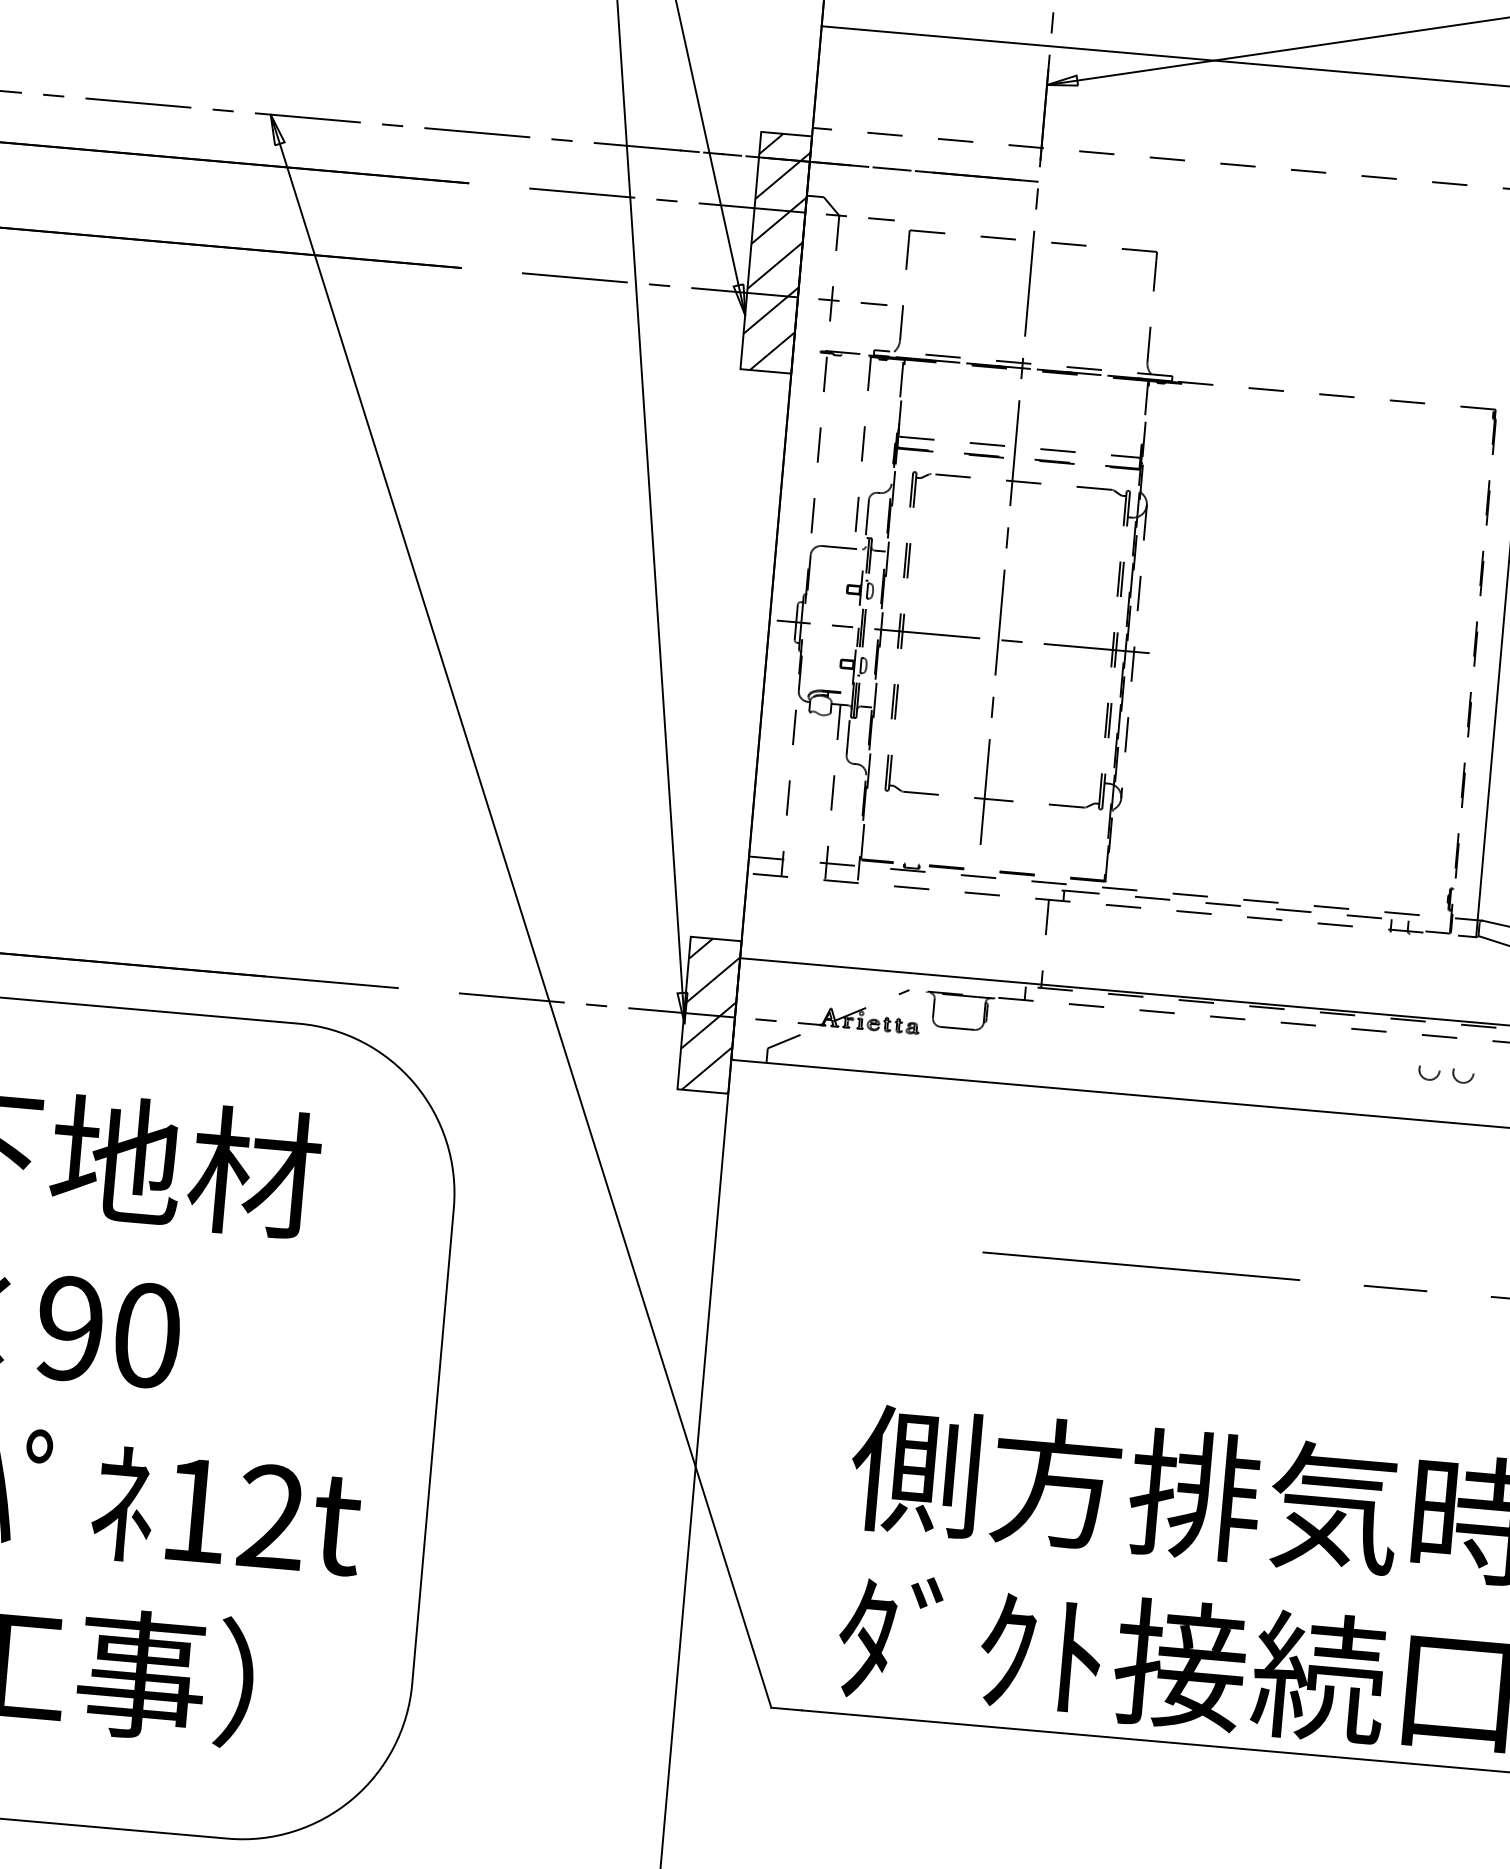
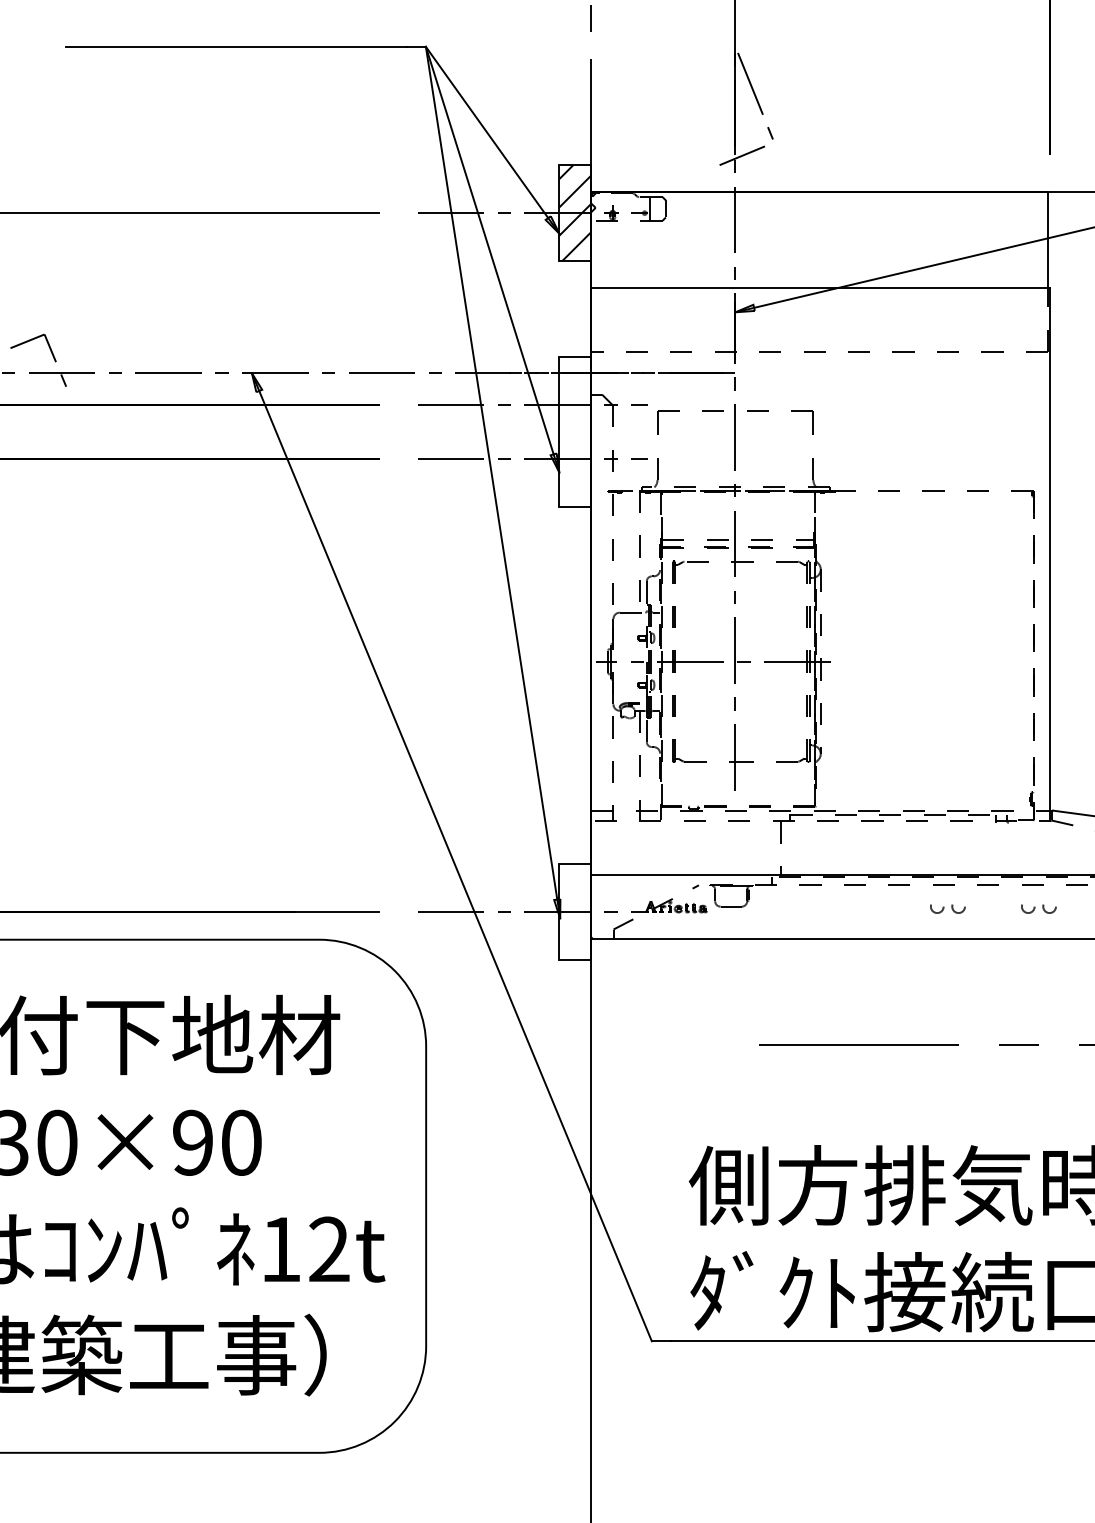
hatch: (776, 252) -> (575, 431), removed
hatch: (709, 1016) -> (575, 912), removed
part: (1301, 1061) -> (947, 908), added

